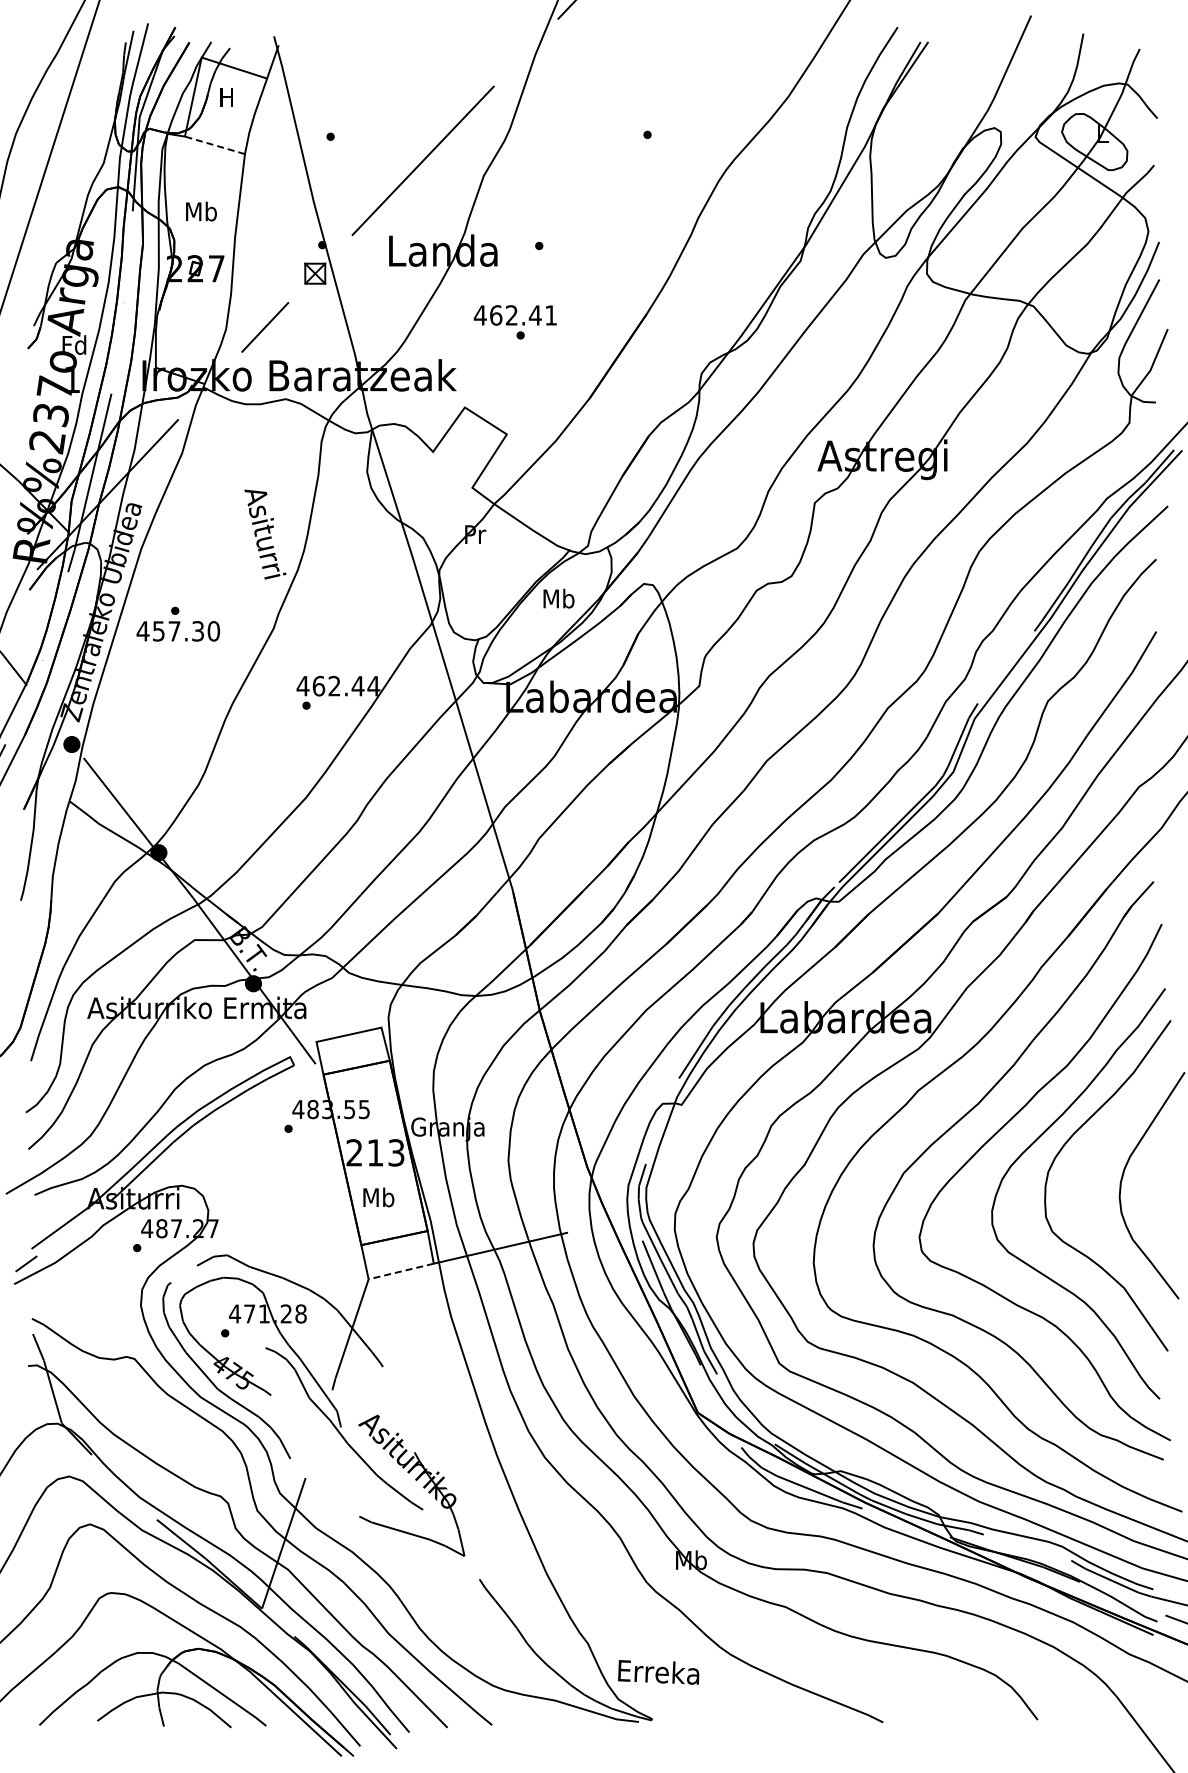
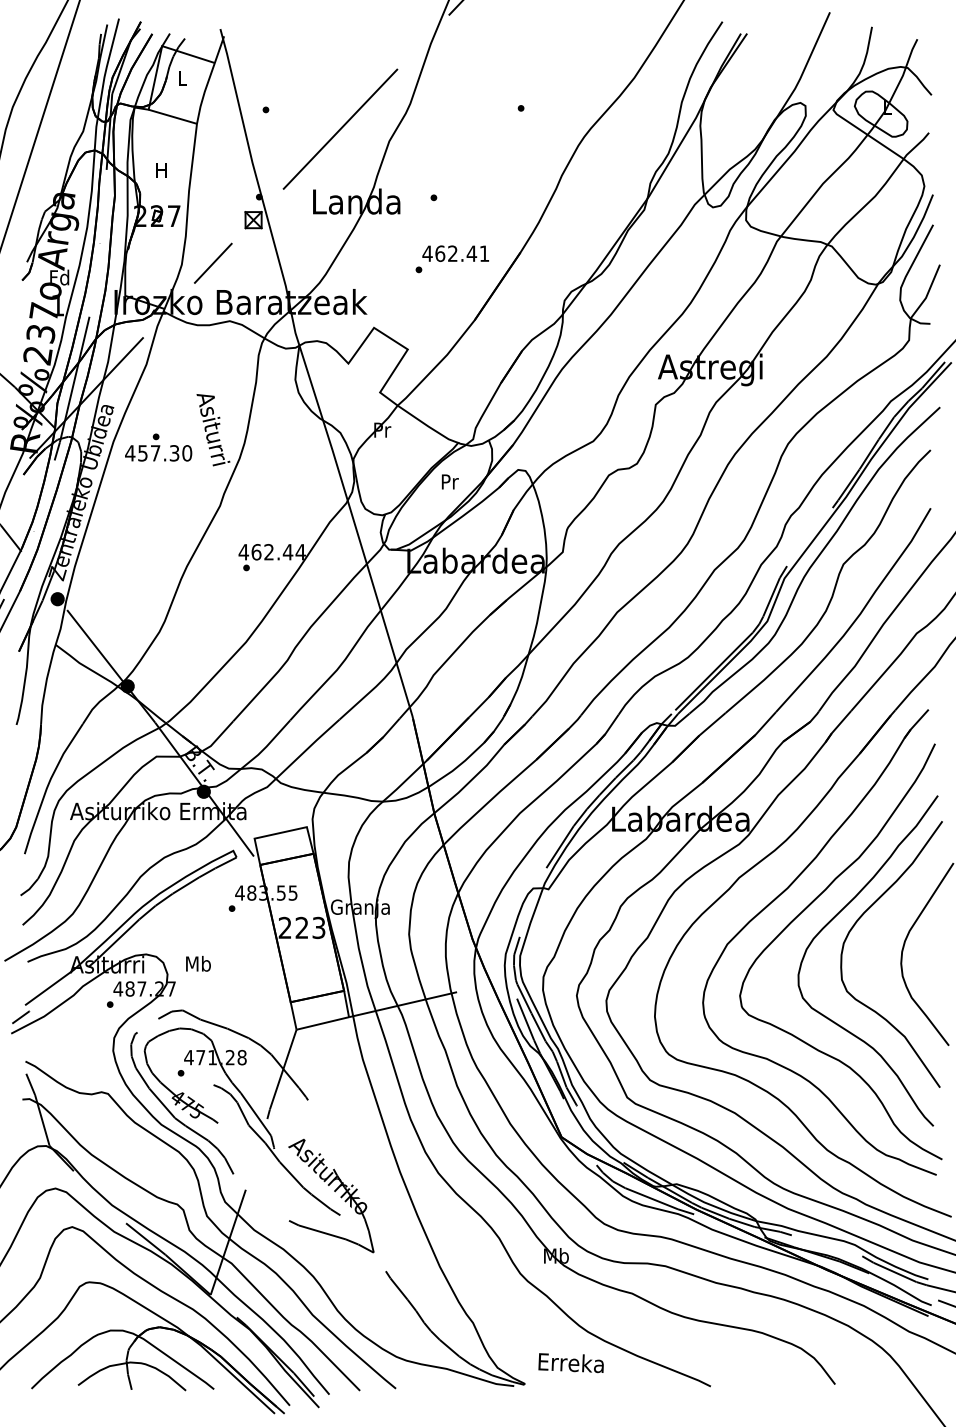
text: (226, 97) -> (182, 78), H -> L
line: (214, 145) -> (172, 116), dashed -> solid
text: (201, 211) -> (161, 170), Mb -> H
text: (514, 315) -> (455, 253), moved
text: (558, 598) -> (449, 481), Mb -> Pr
text: (178, 623) -> (158, 447), moved
text: (374, 1152) -> (301, 927), 213 -> 223
text: (378, 1197) -> (198, 963), moved
line: (400, 1271) -> (322, 1023), dashed -> solid
text: (658, 1672) -> (570, 1363), moved

